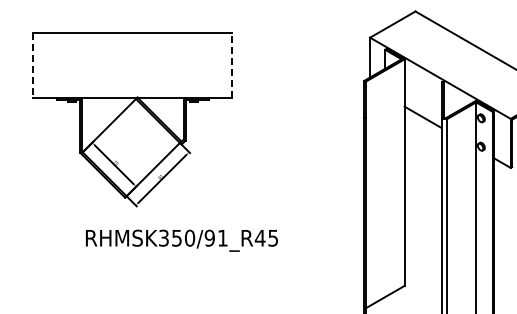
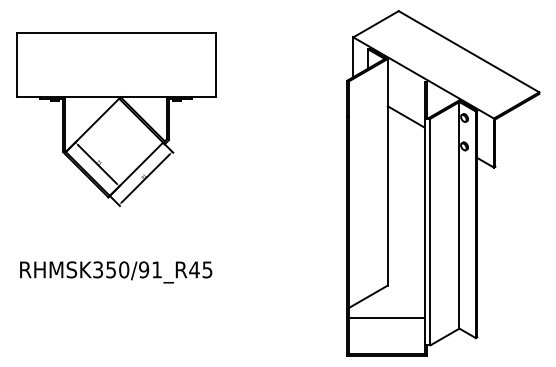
line: (232, 64) -> (215, 64), dashed -> solid
line: (33, 65) -> (16, 65), dashed -> solid
text: (182, 240) -> (116, 272), moved

